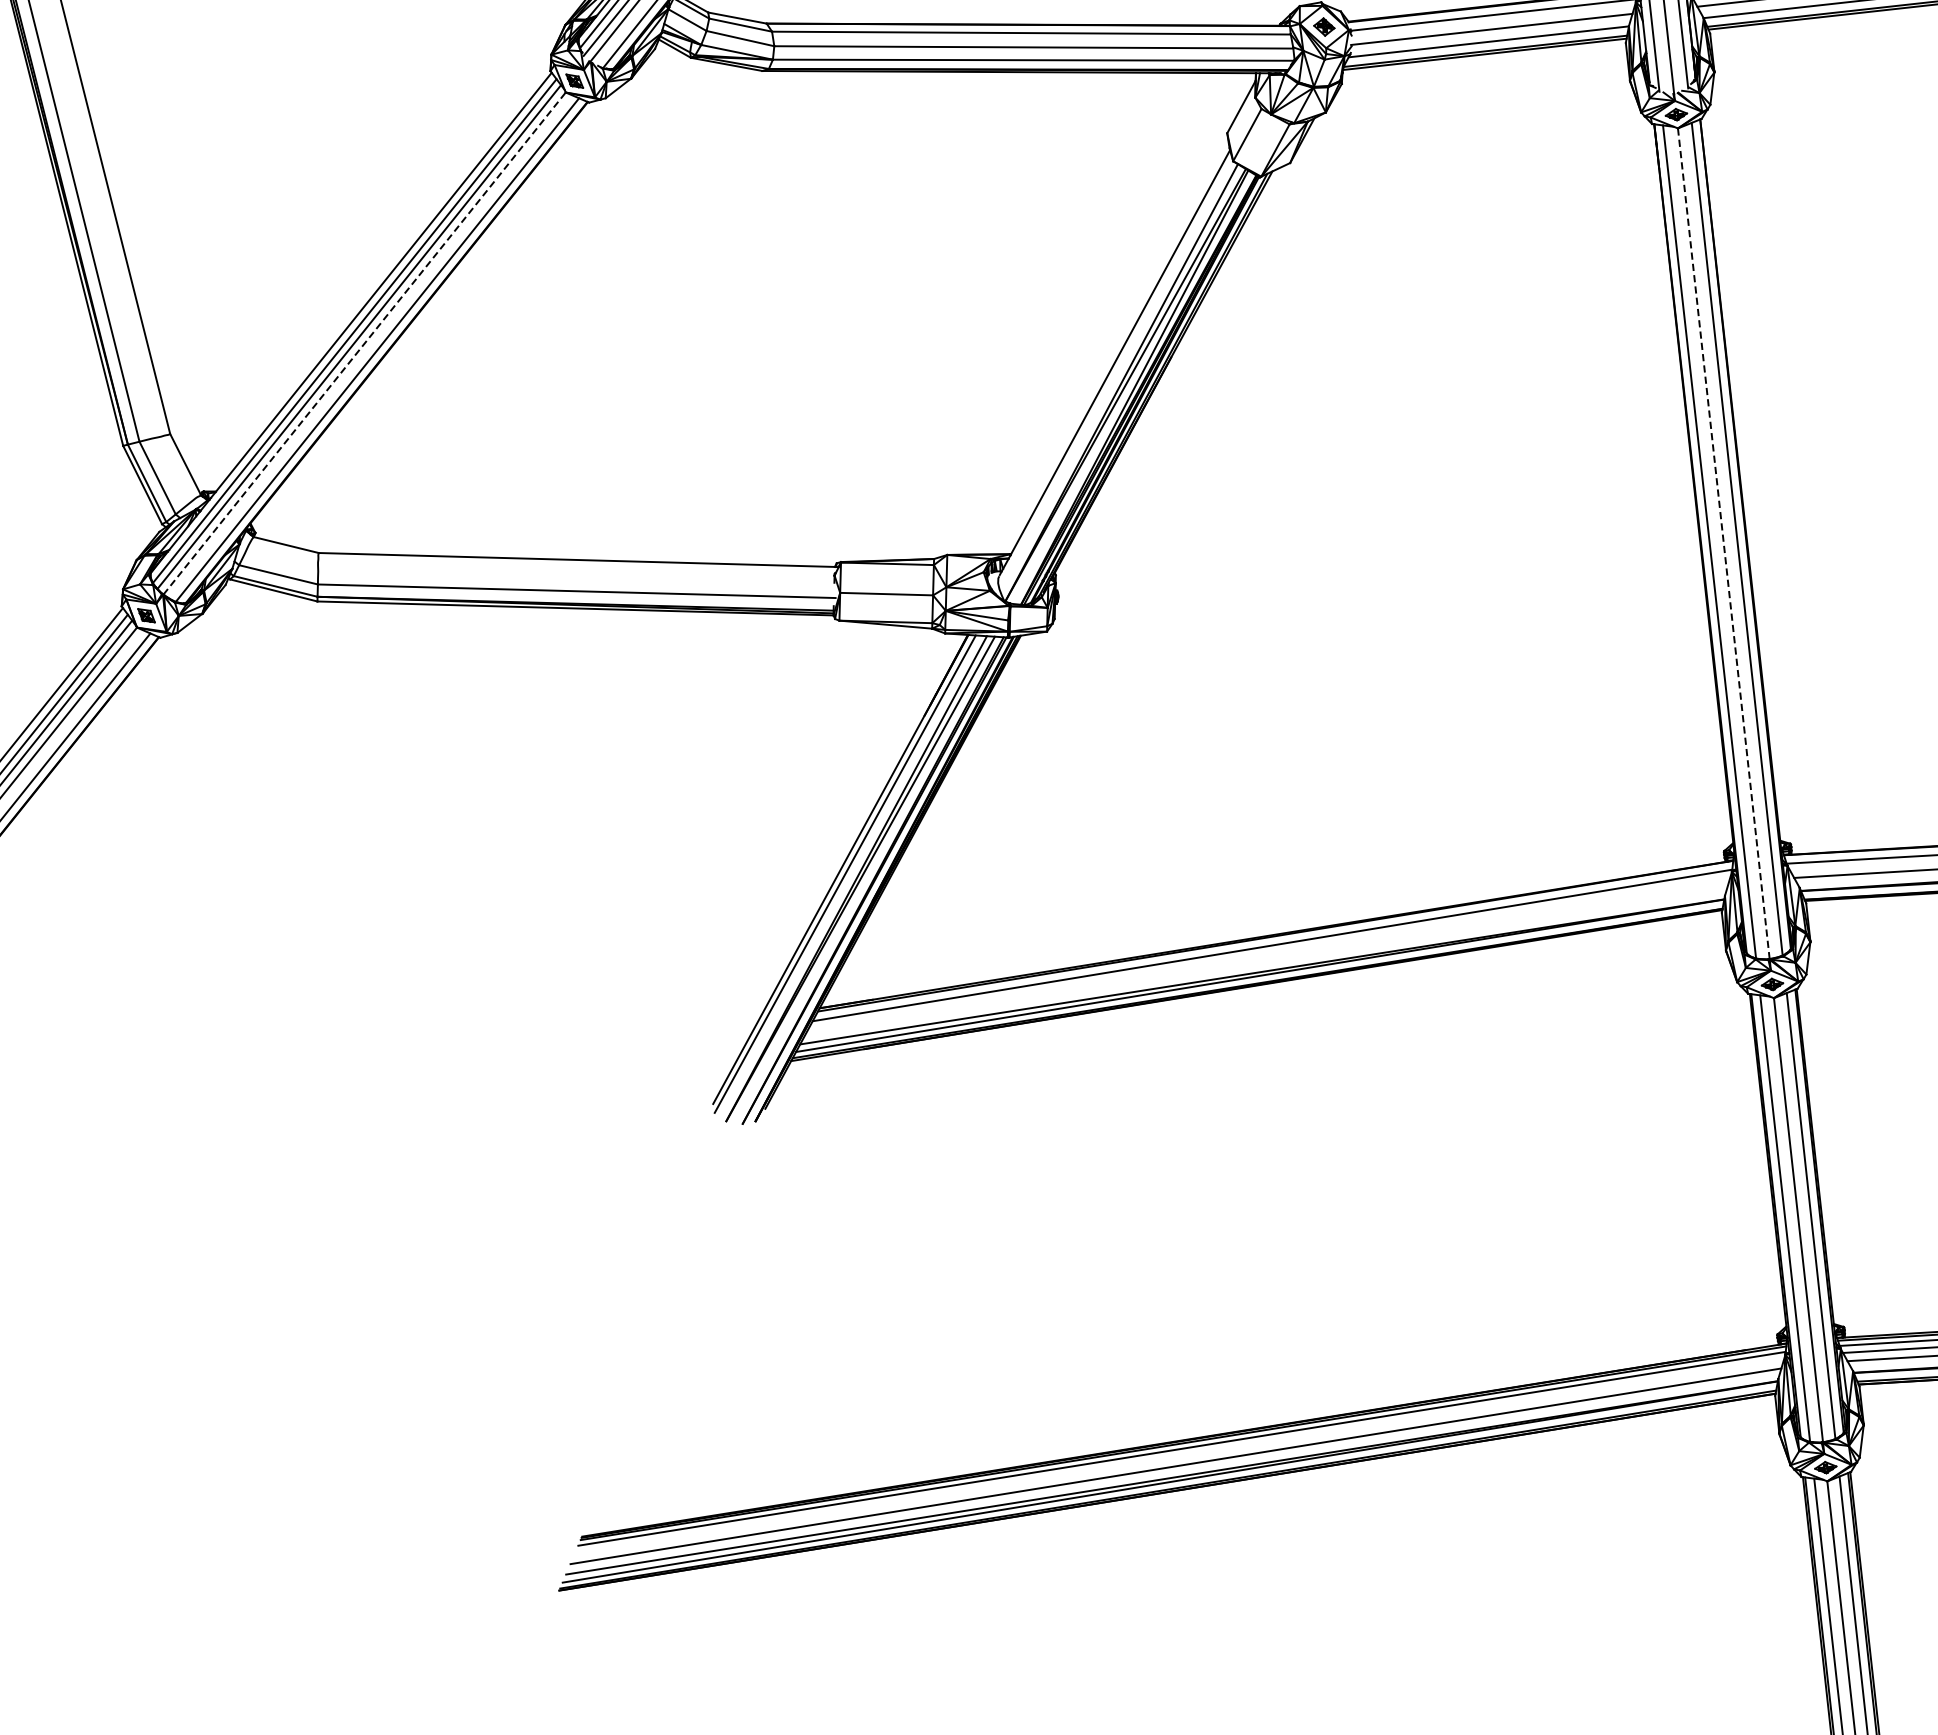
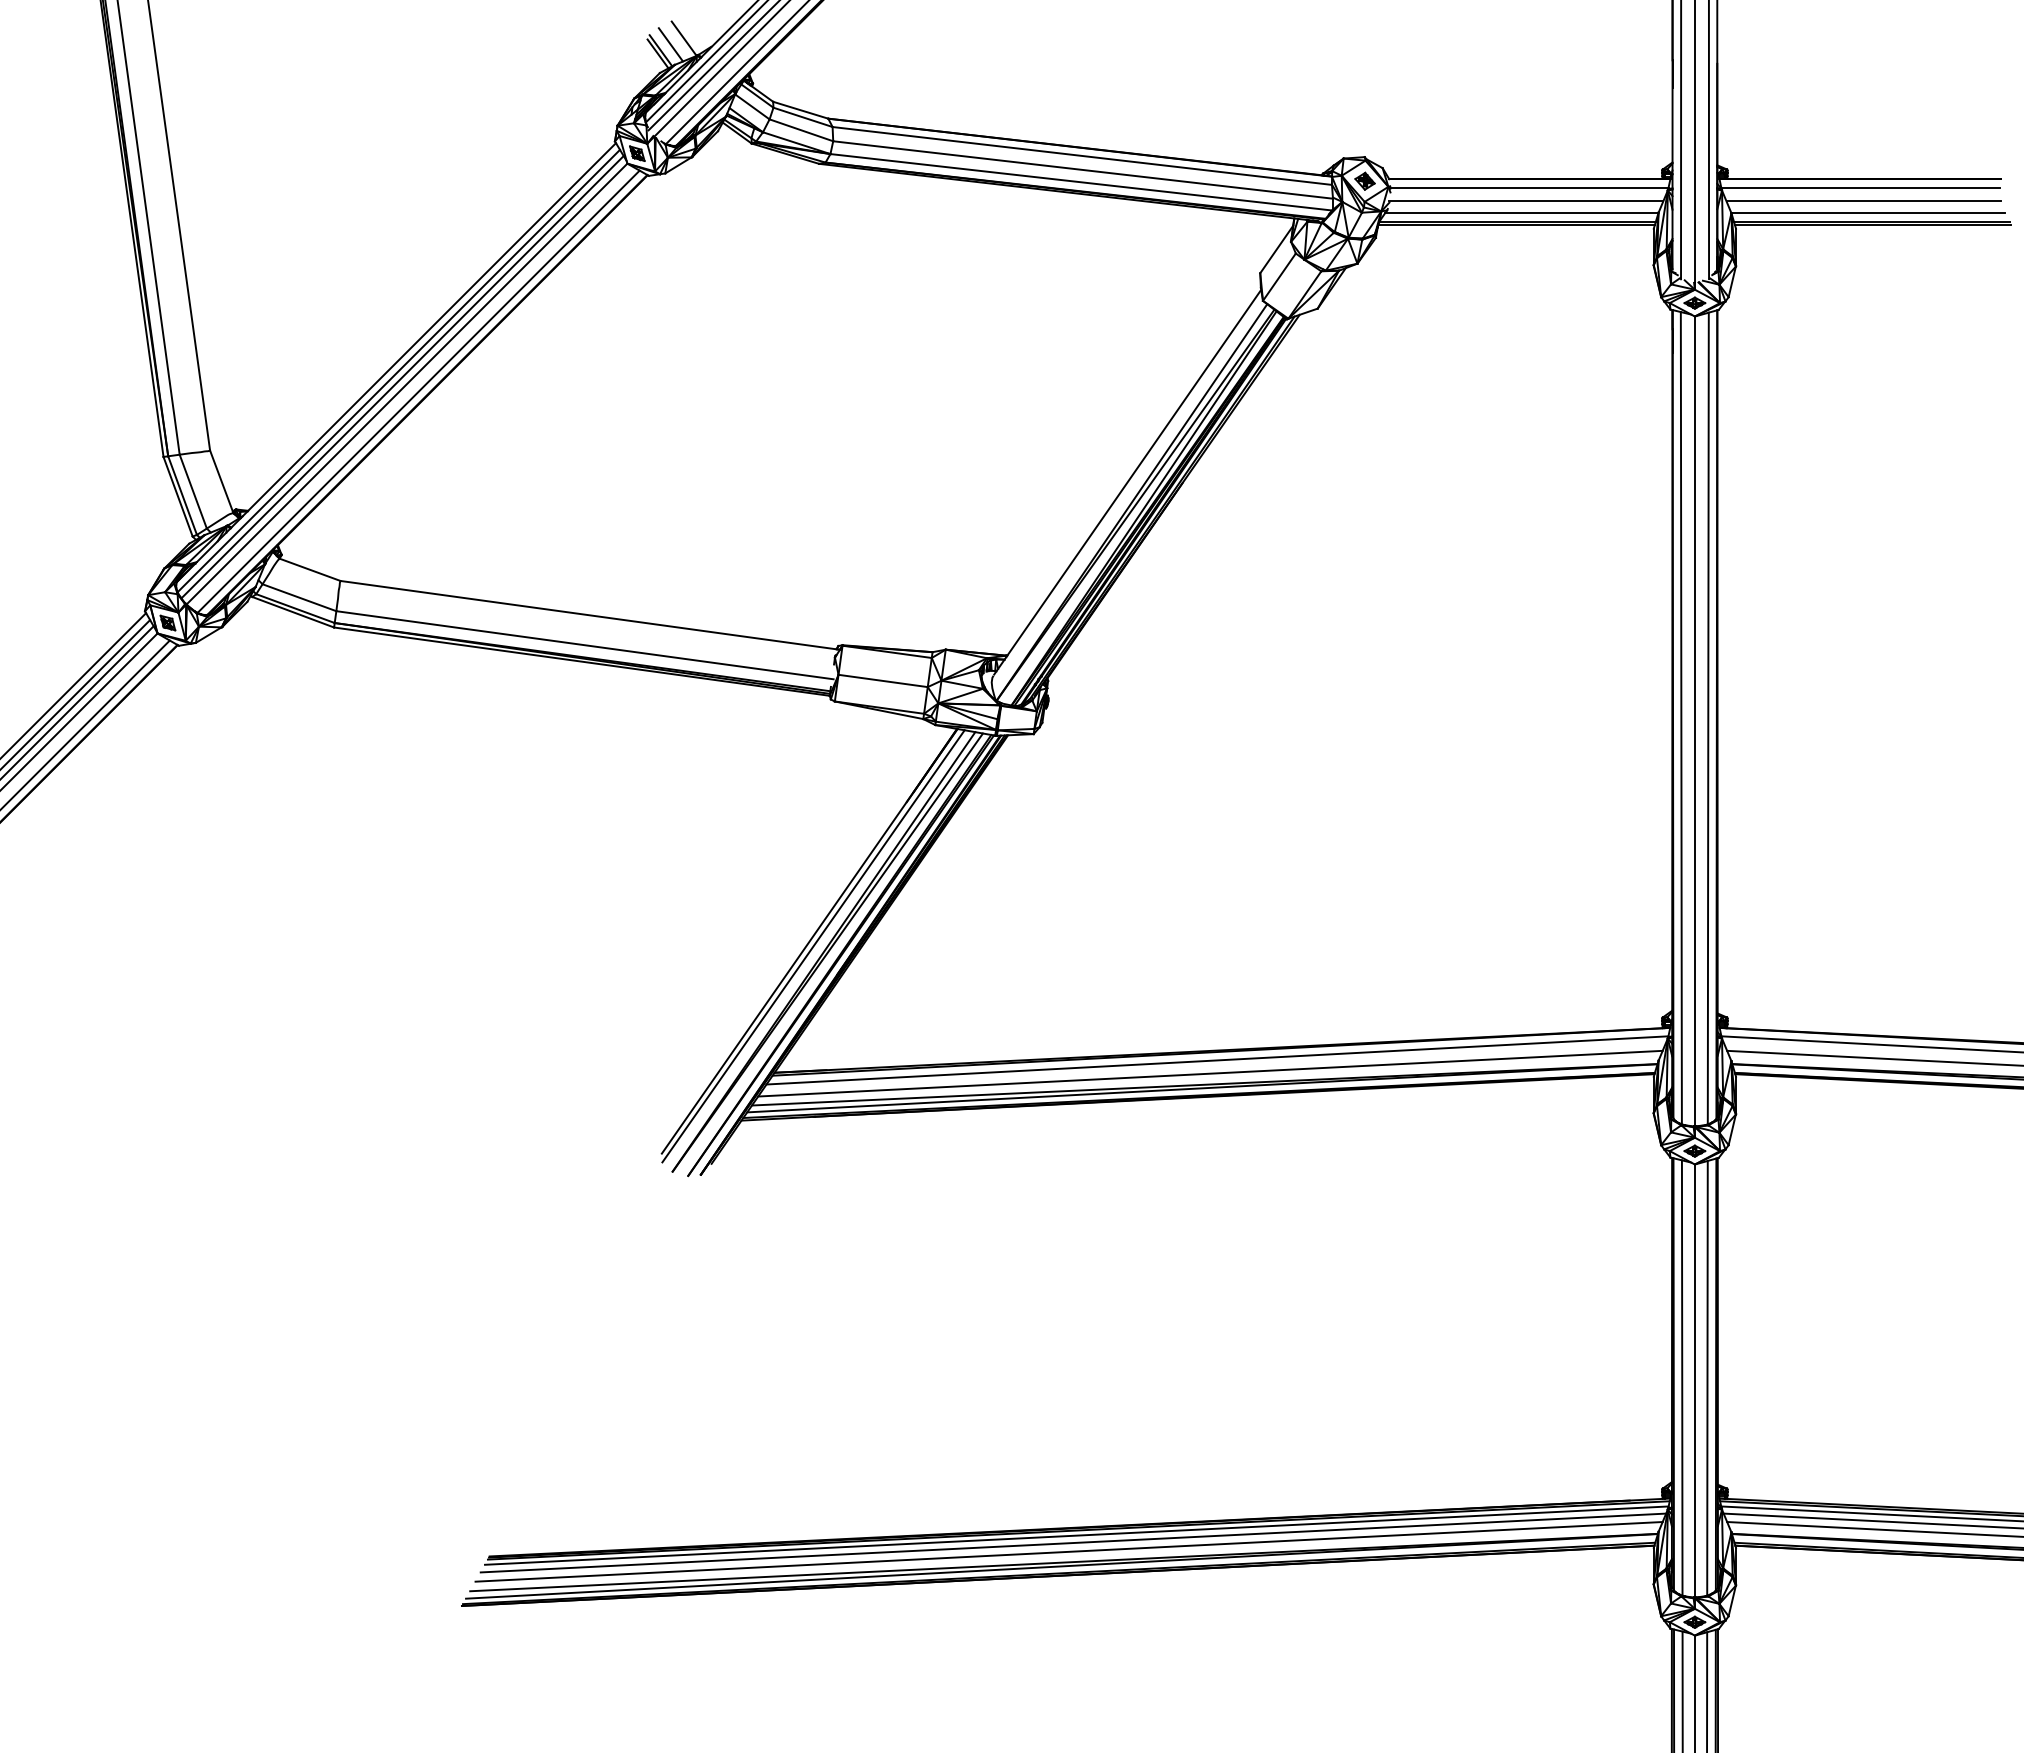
line: (364, 344) -> (406, 384), dashed -> solid
line: (1723, 543) -> (1694, 721), dashed -> solid
line: (1266, 959) -> (1210, 1073), added
line: (1179, 1456) -> (1073, 1542), added

